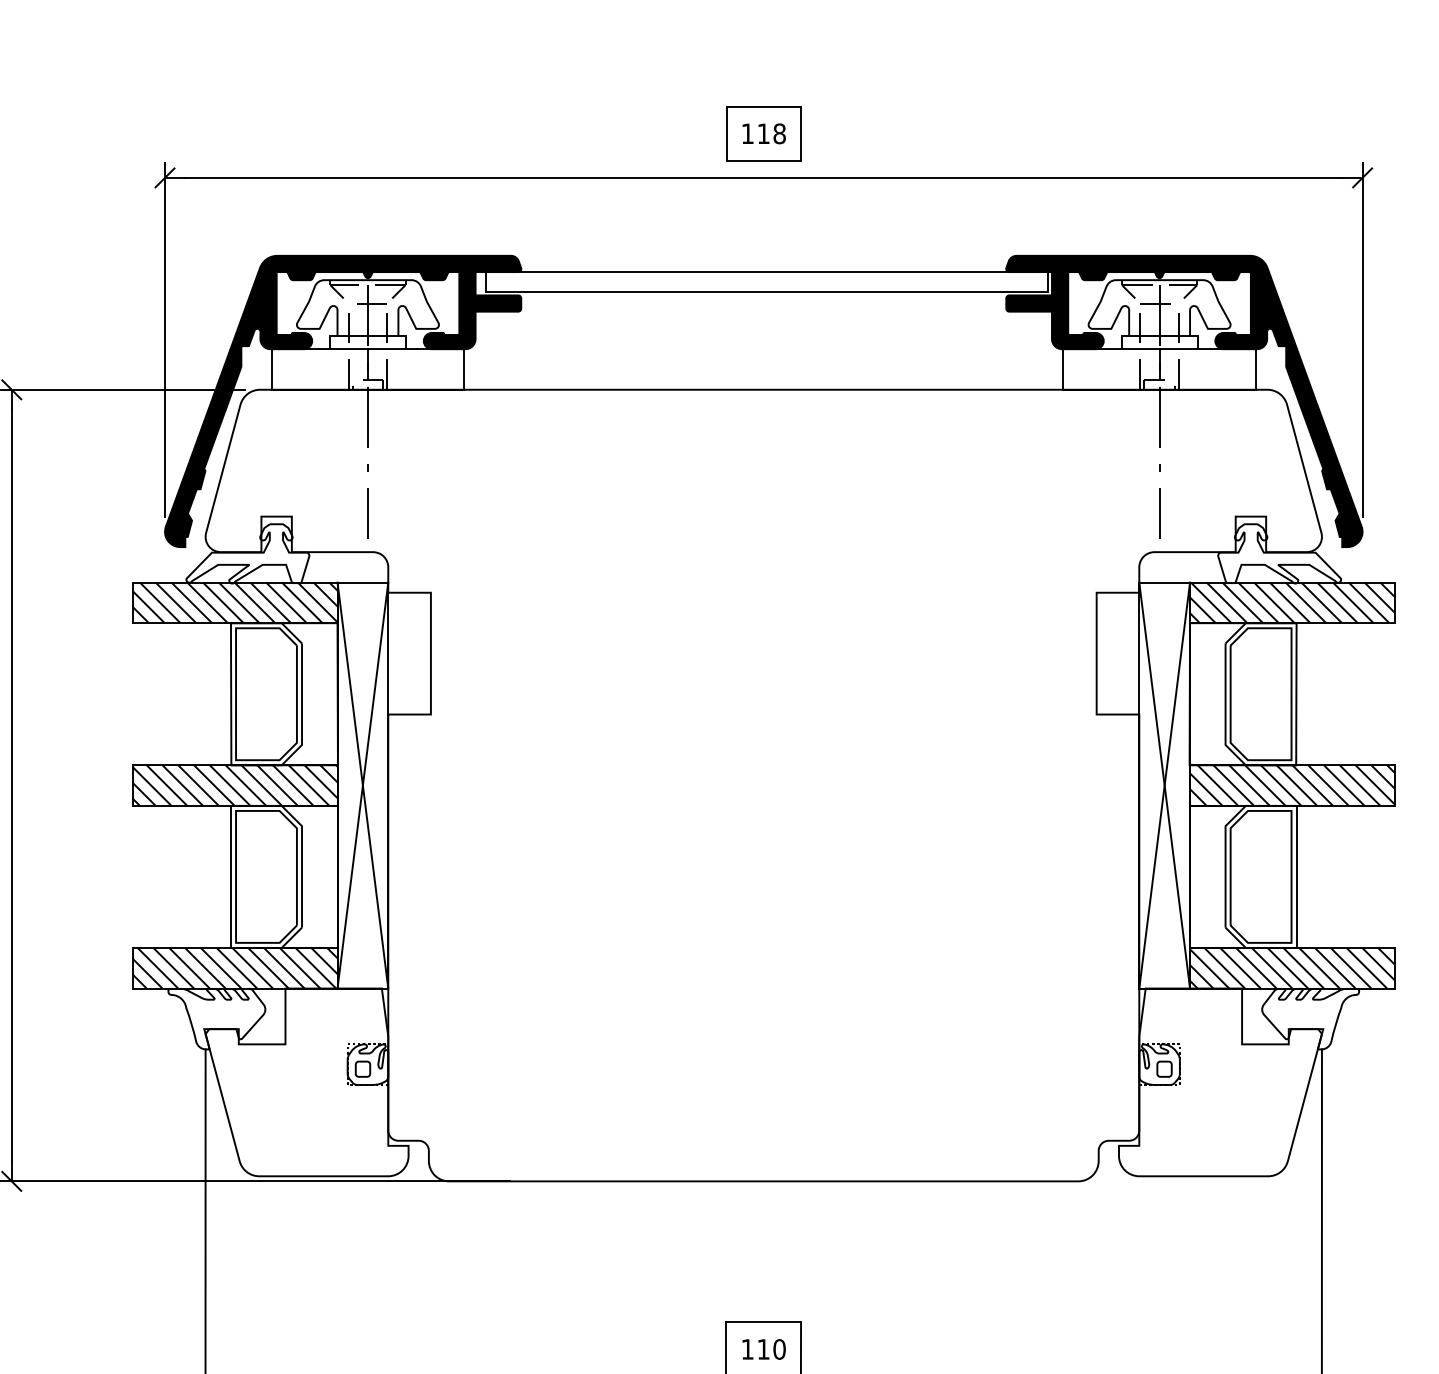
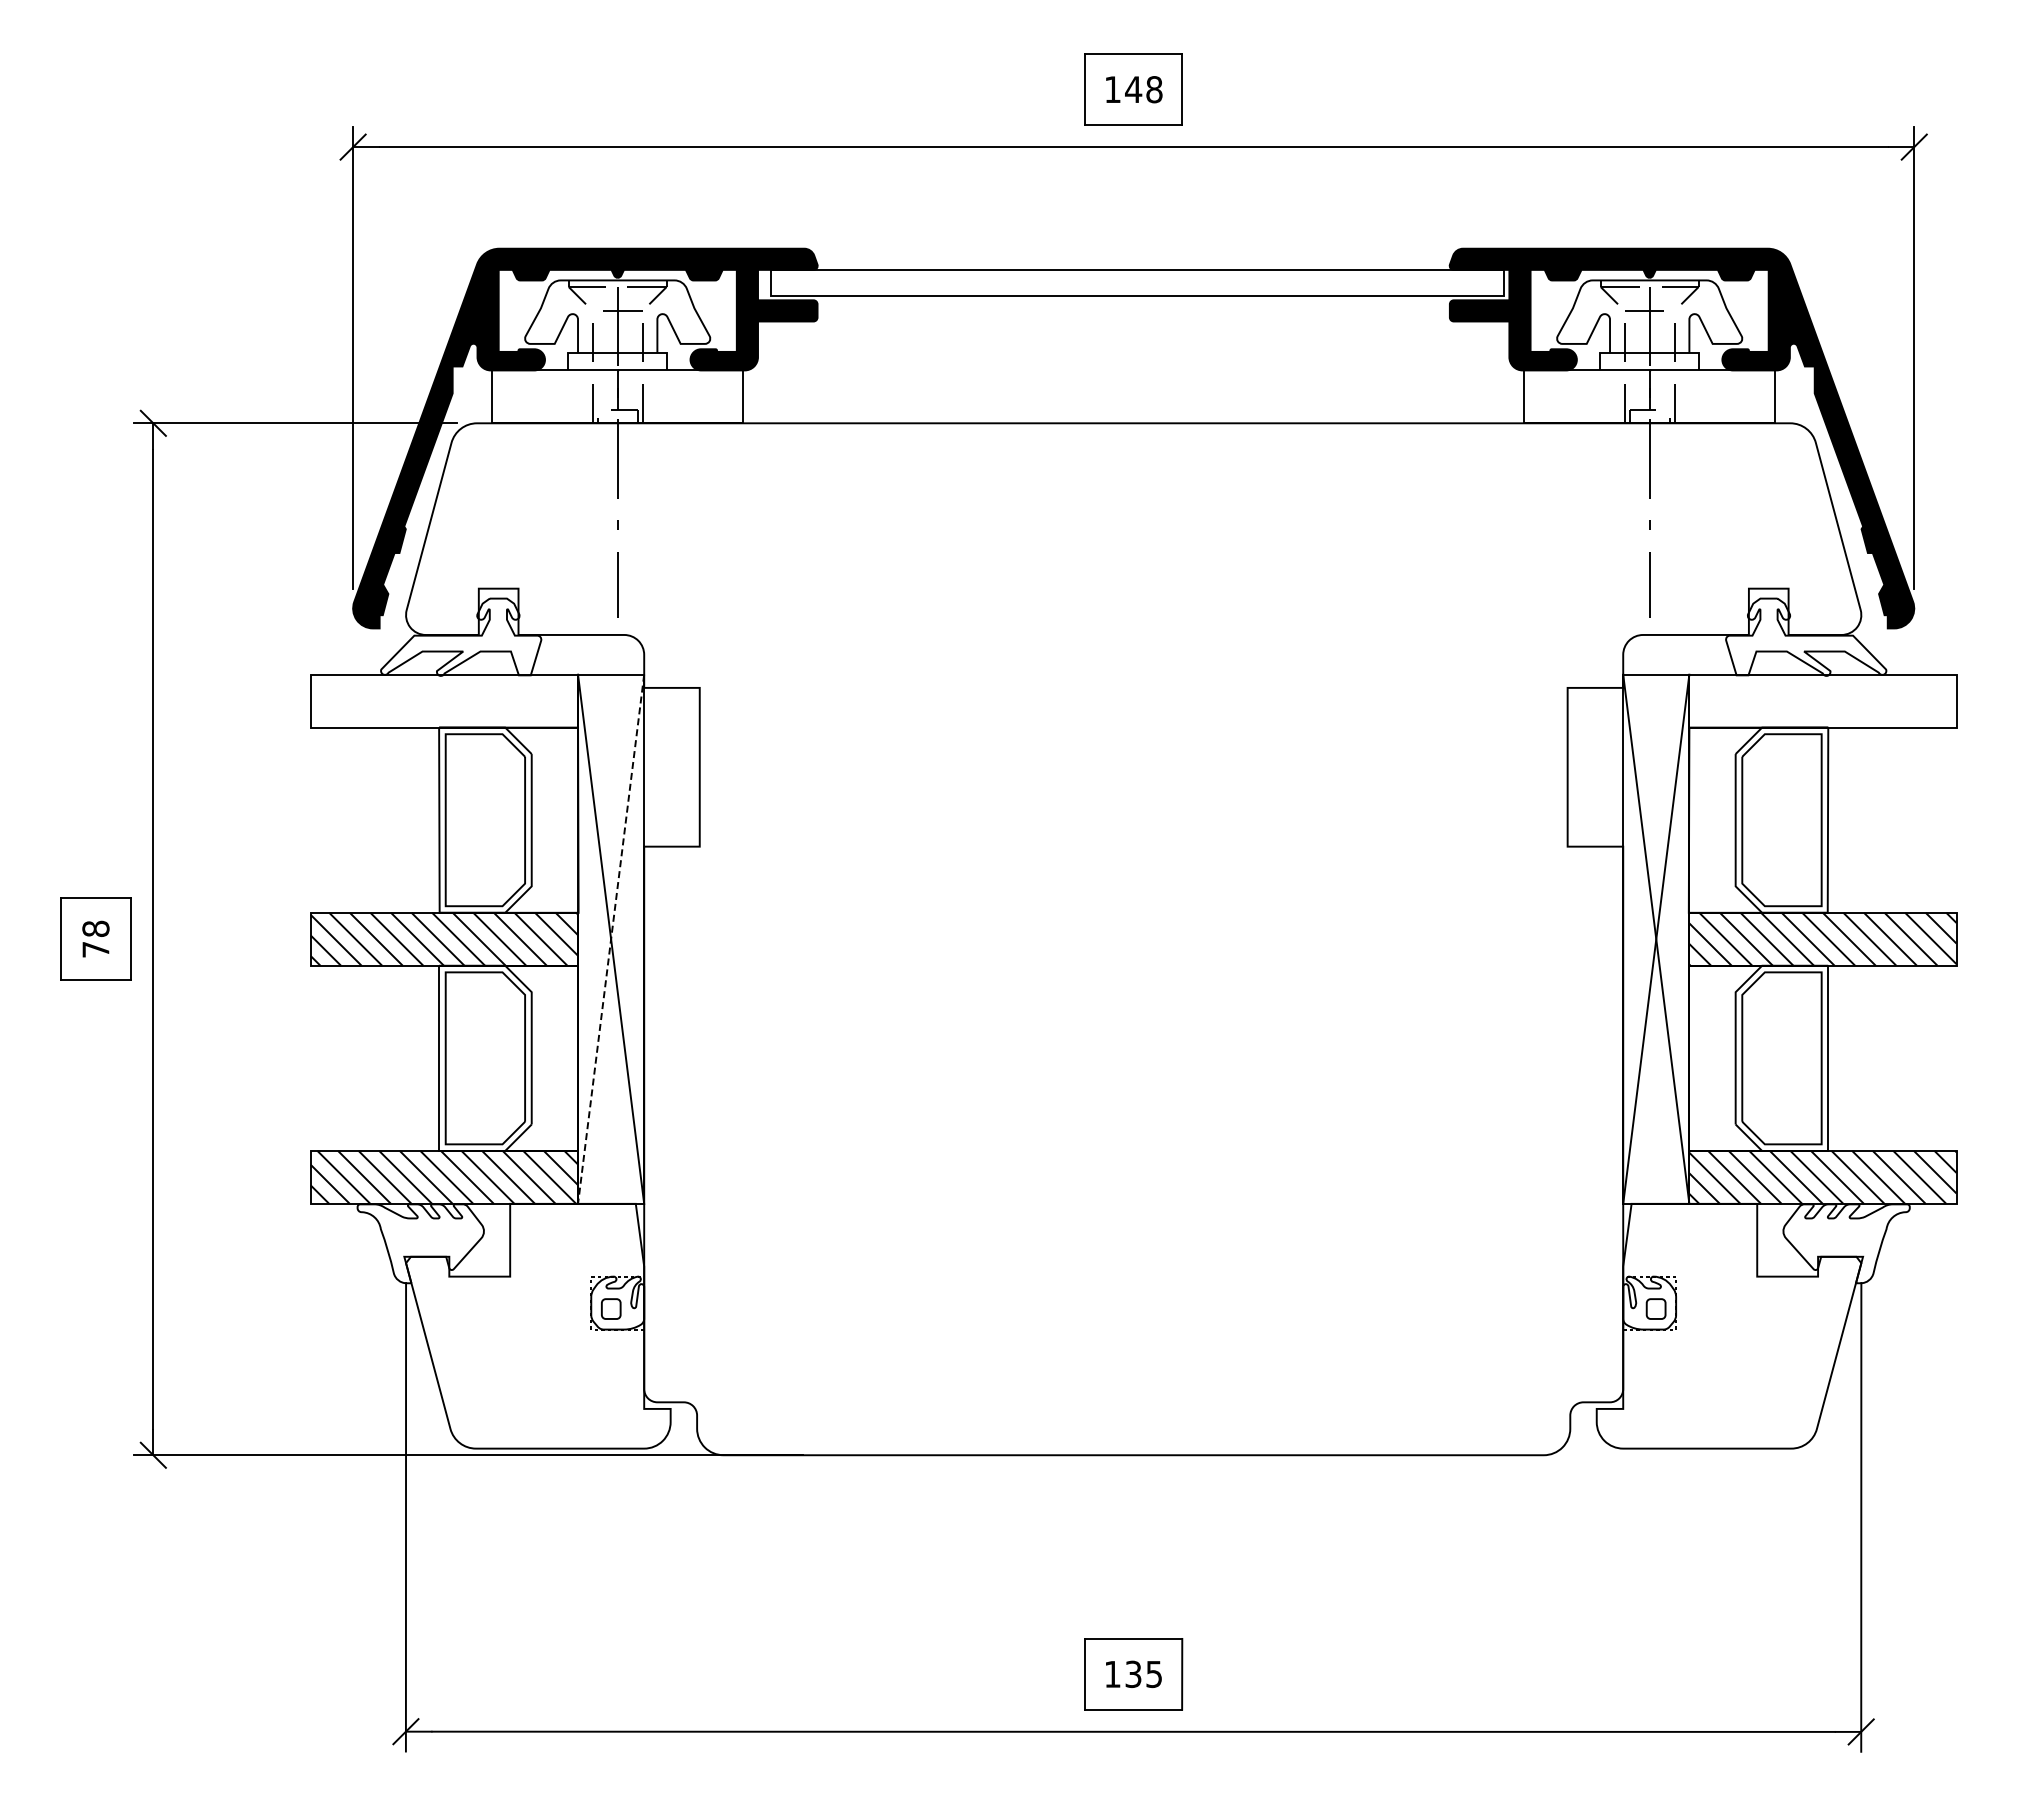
text: (763, 133) -> (1133, 89), 118 -> 148
hatch: (235, 602) -> (444, 700), removed
hatch: (1292, 602) -> (1822, 700), removed
line: (363, 785) -> (611, 939), solid -> dashed
text: (771, 1349) -> (1143, 1674), 110 -> 135

